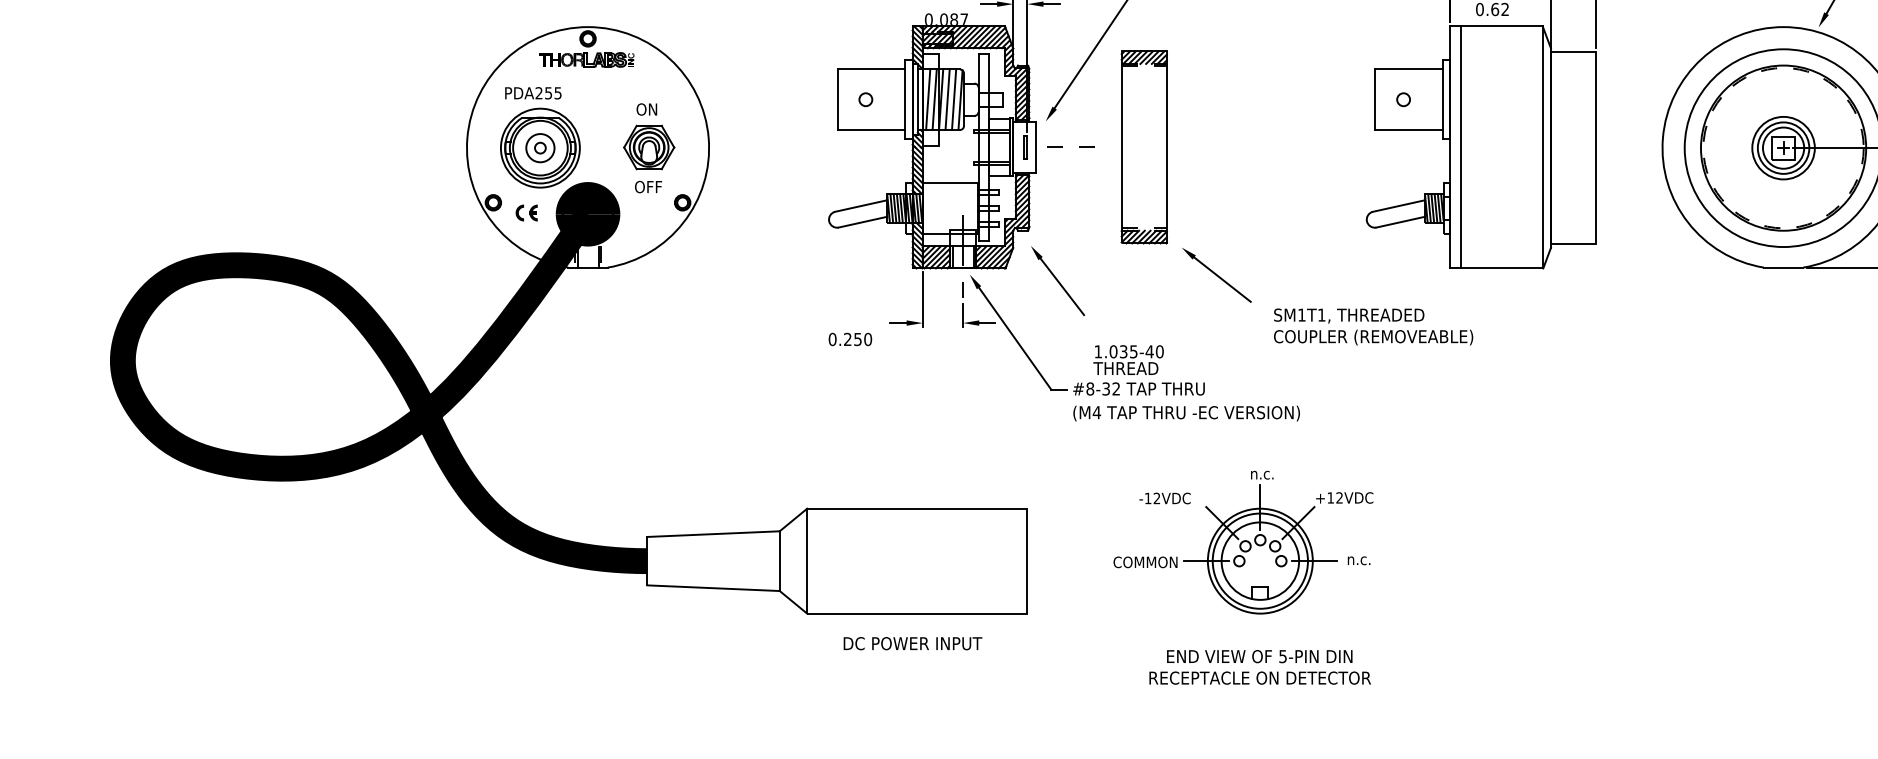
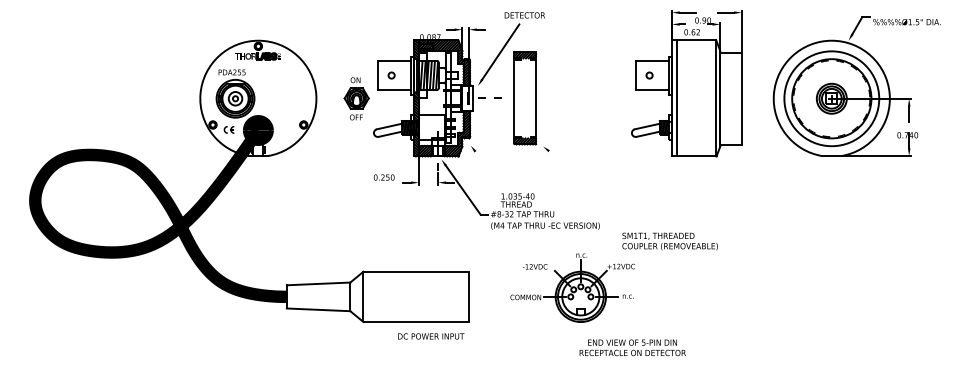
part: (648, 147) -> (356, 98), moved
line: (1222, 278) -> (562, 161), removed
line: (1061, 285) -> (485, 164), removed
text: (1372, 326) -> (669, 241), moved
text: (848, 339) -> (383, 177), moved
text: (913, 643) -> (431, 336), moved
text: (1259, 666) -> (632, 347), moved

